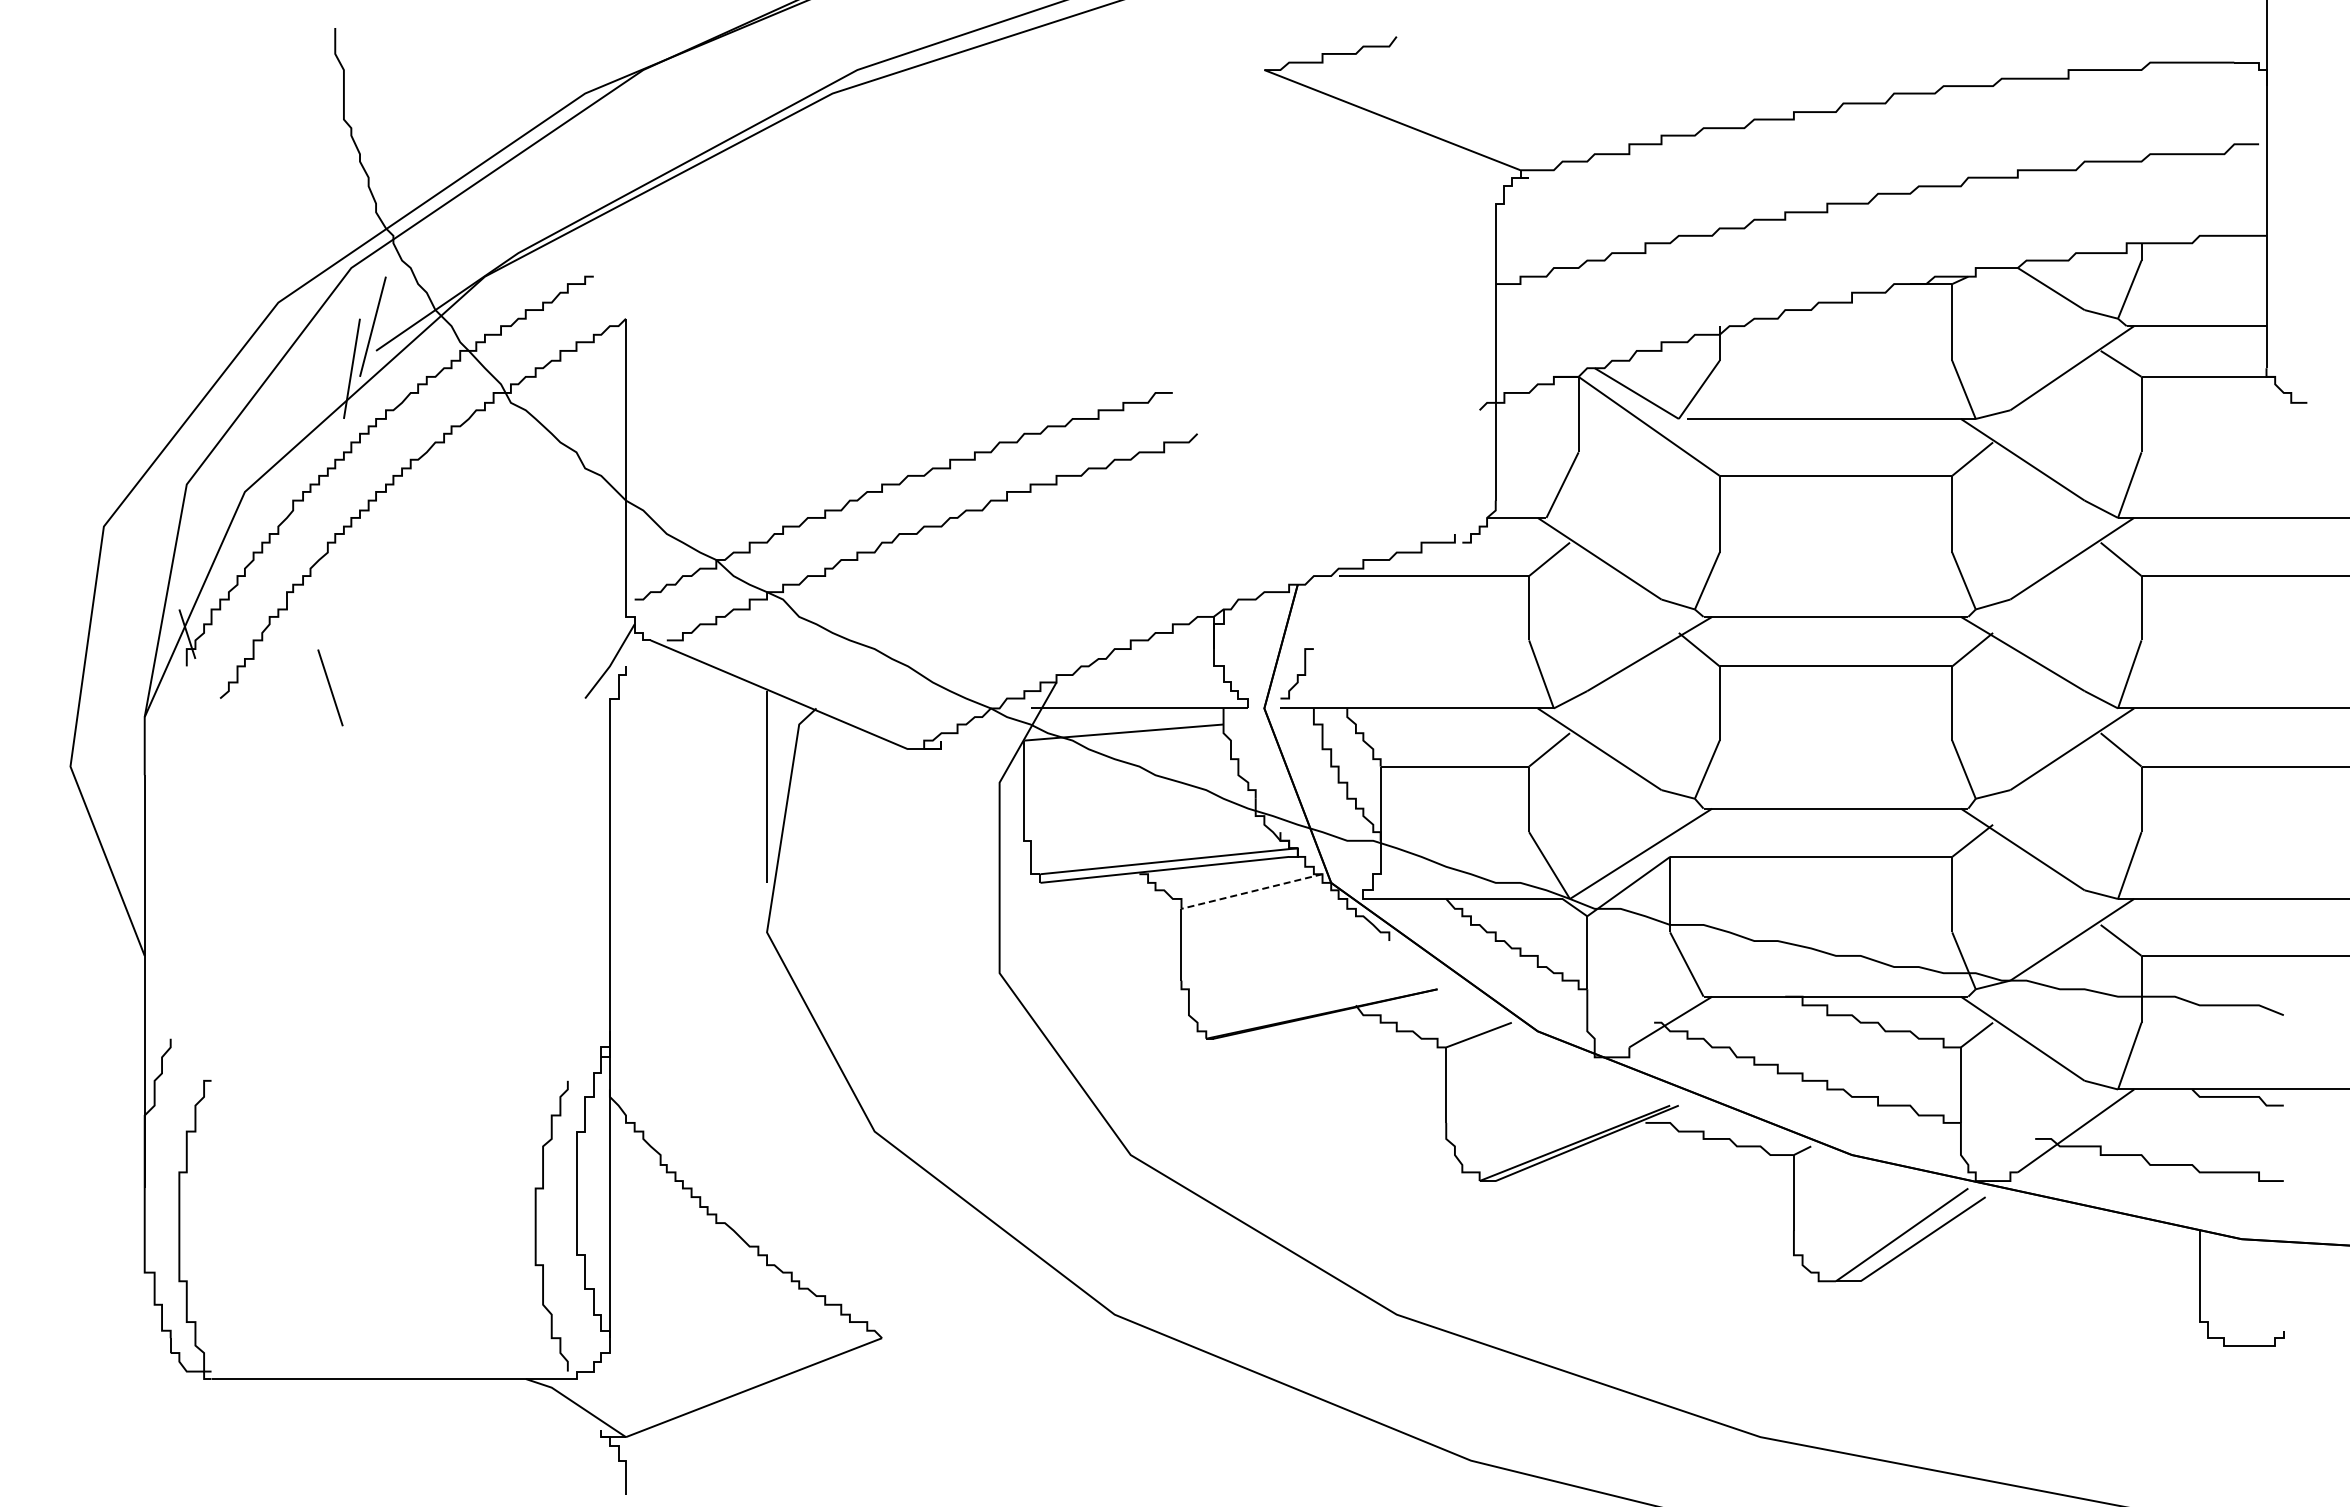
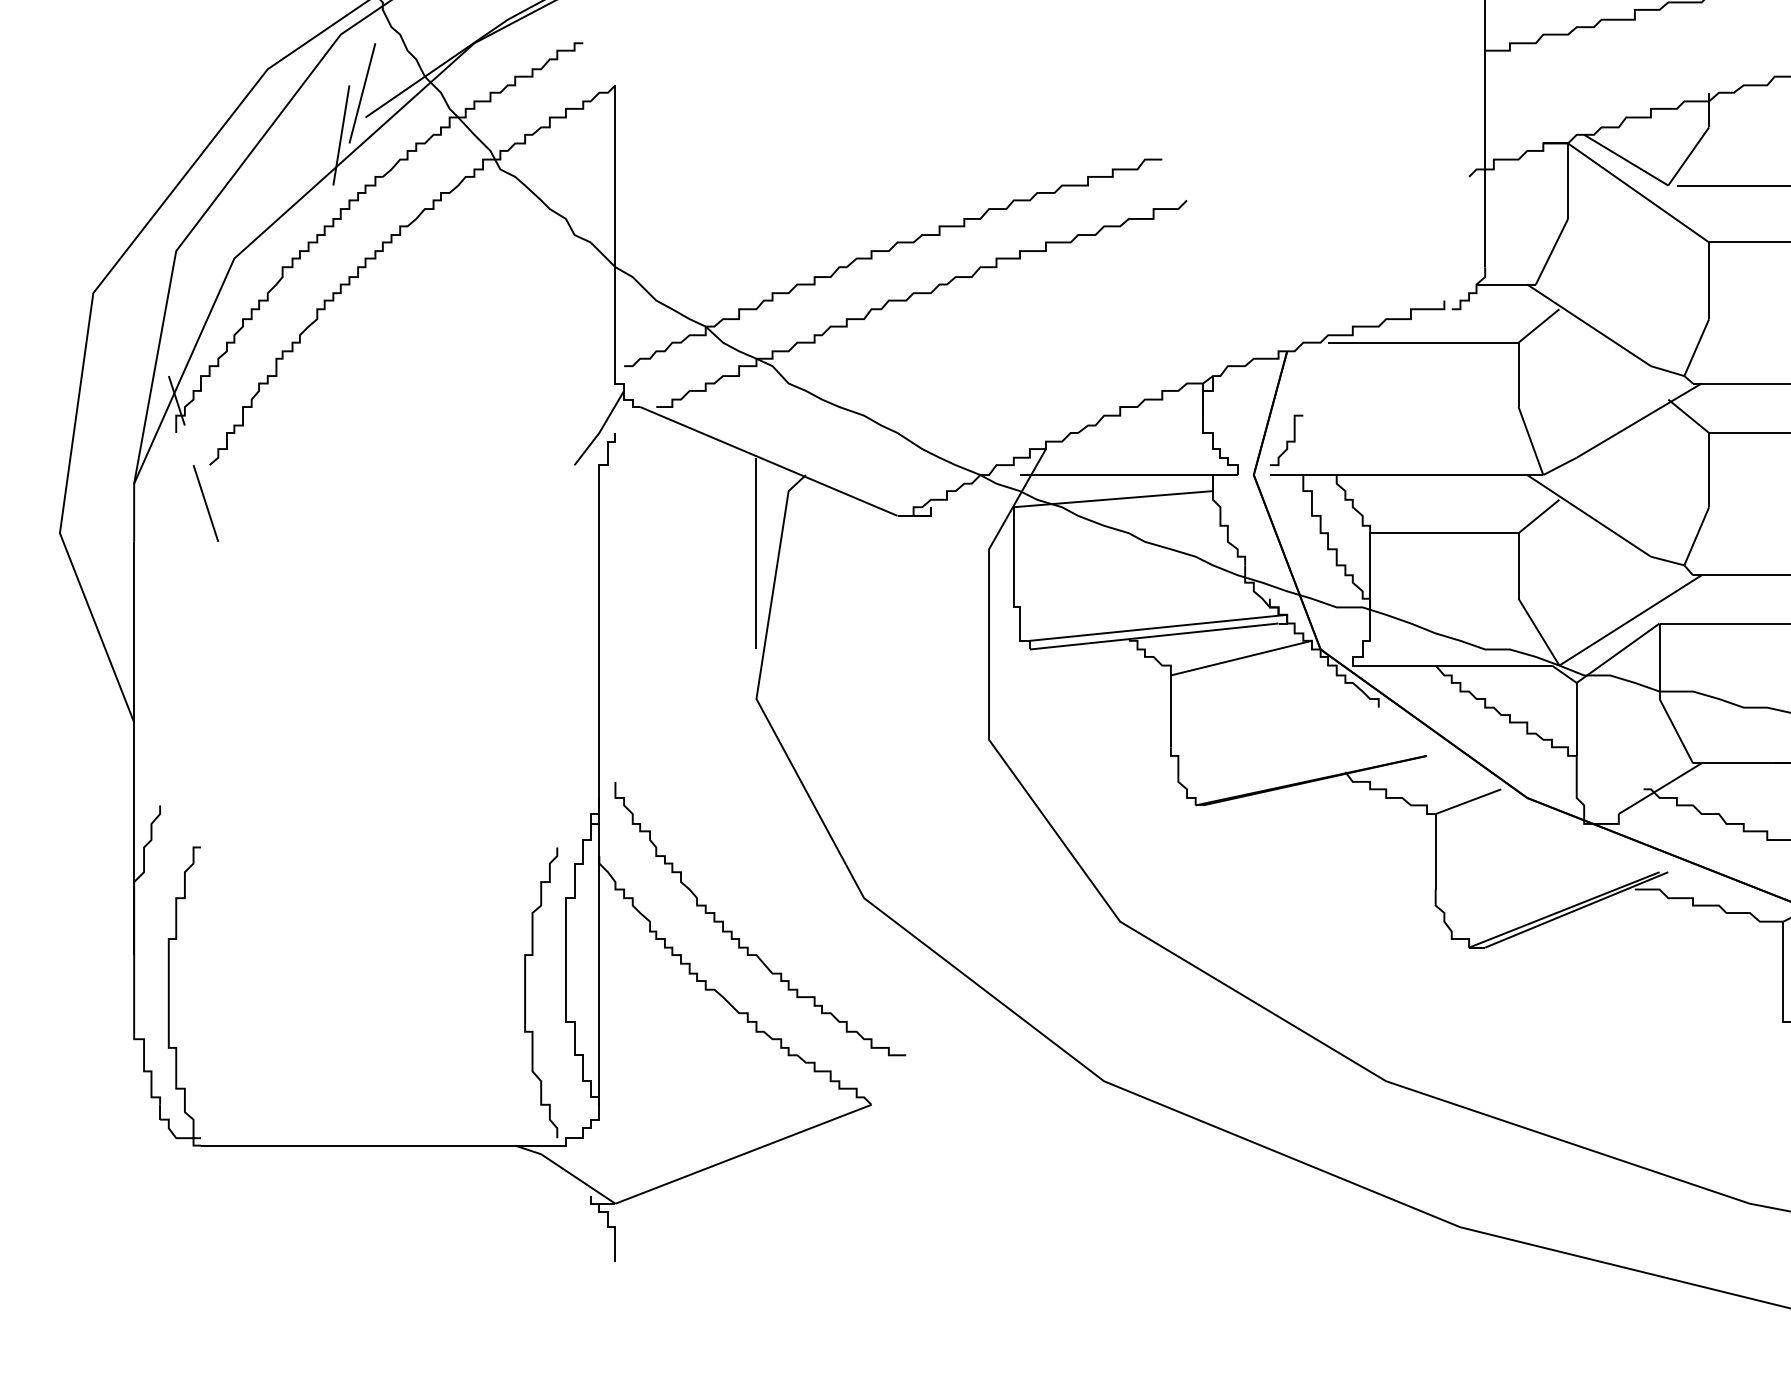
line: (330, 687) -> (205, 503), moved
line: (1252, 891) -> (1241, 658), dashed -> solid
curve: (750, 1171) -> (739, 938), added

